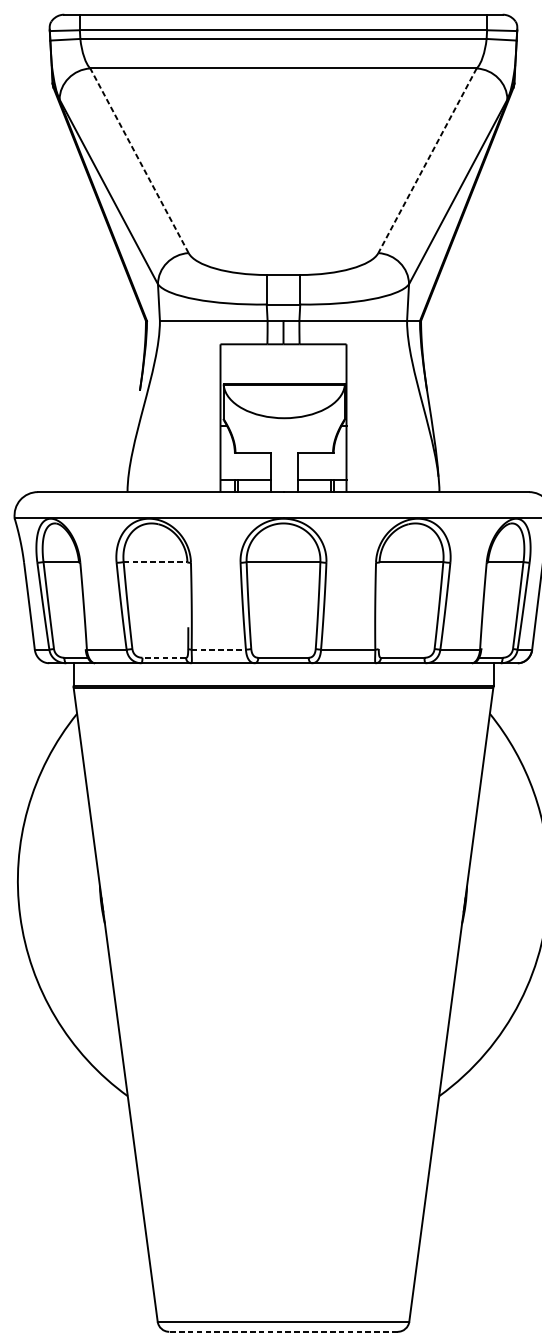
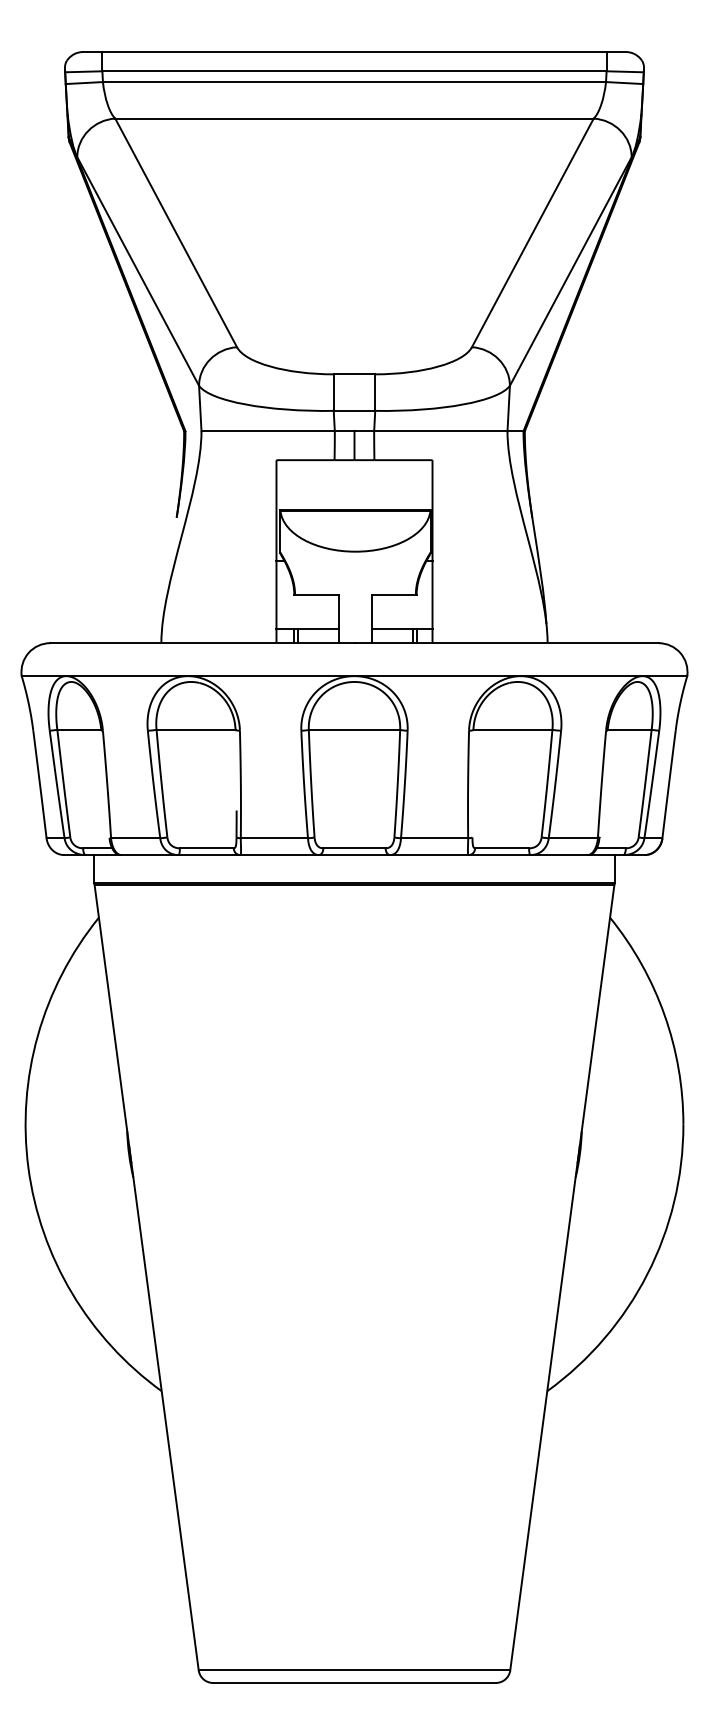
line: (139, 160) -> (176, 232), dashed -> solid
line: (427, 160) -> (532, 232), dashed -> solid
line: (155, 561) -> (196, 729), dashed -> solid
line: (218, 649) -> (274, 838), dashed -> solid
line: (163, 657) -> (206, 848), dashed -> solid
line: (283, 1331) -> (354, 1682), dashed -> solid

